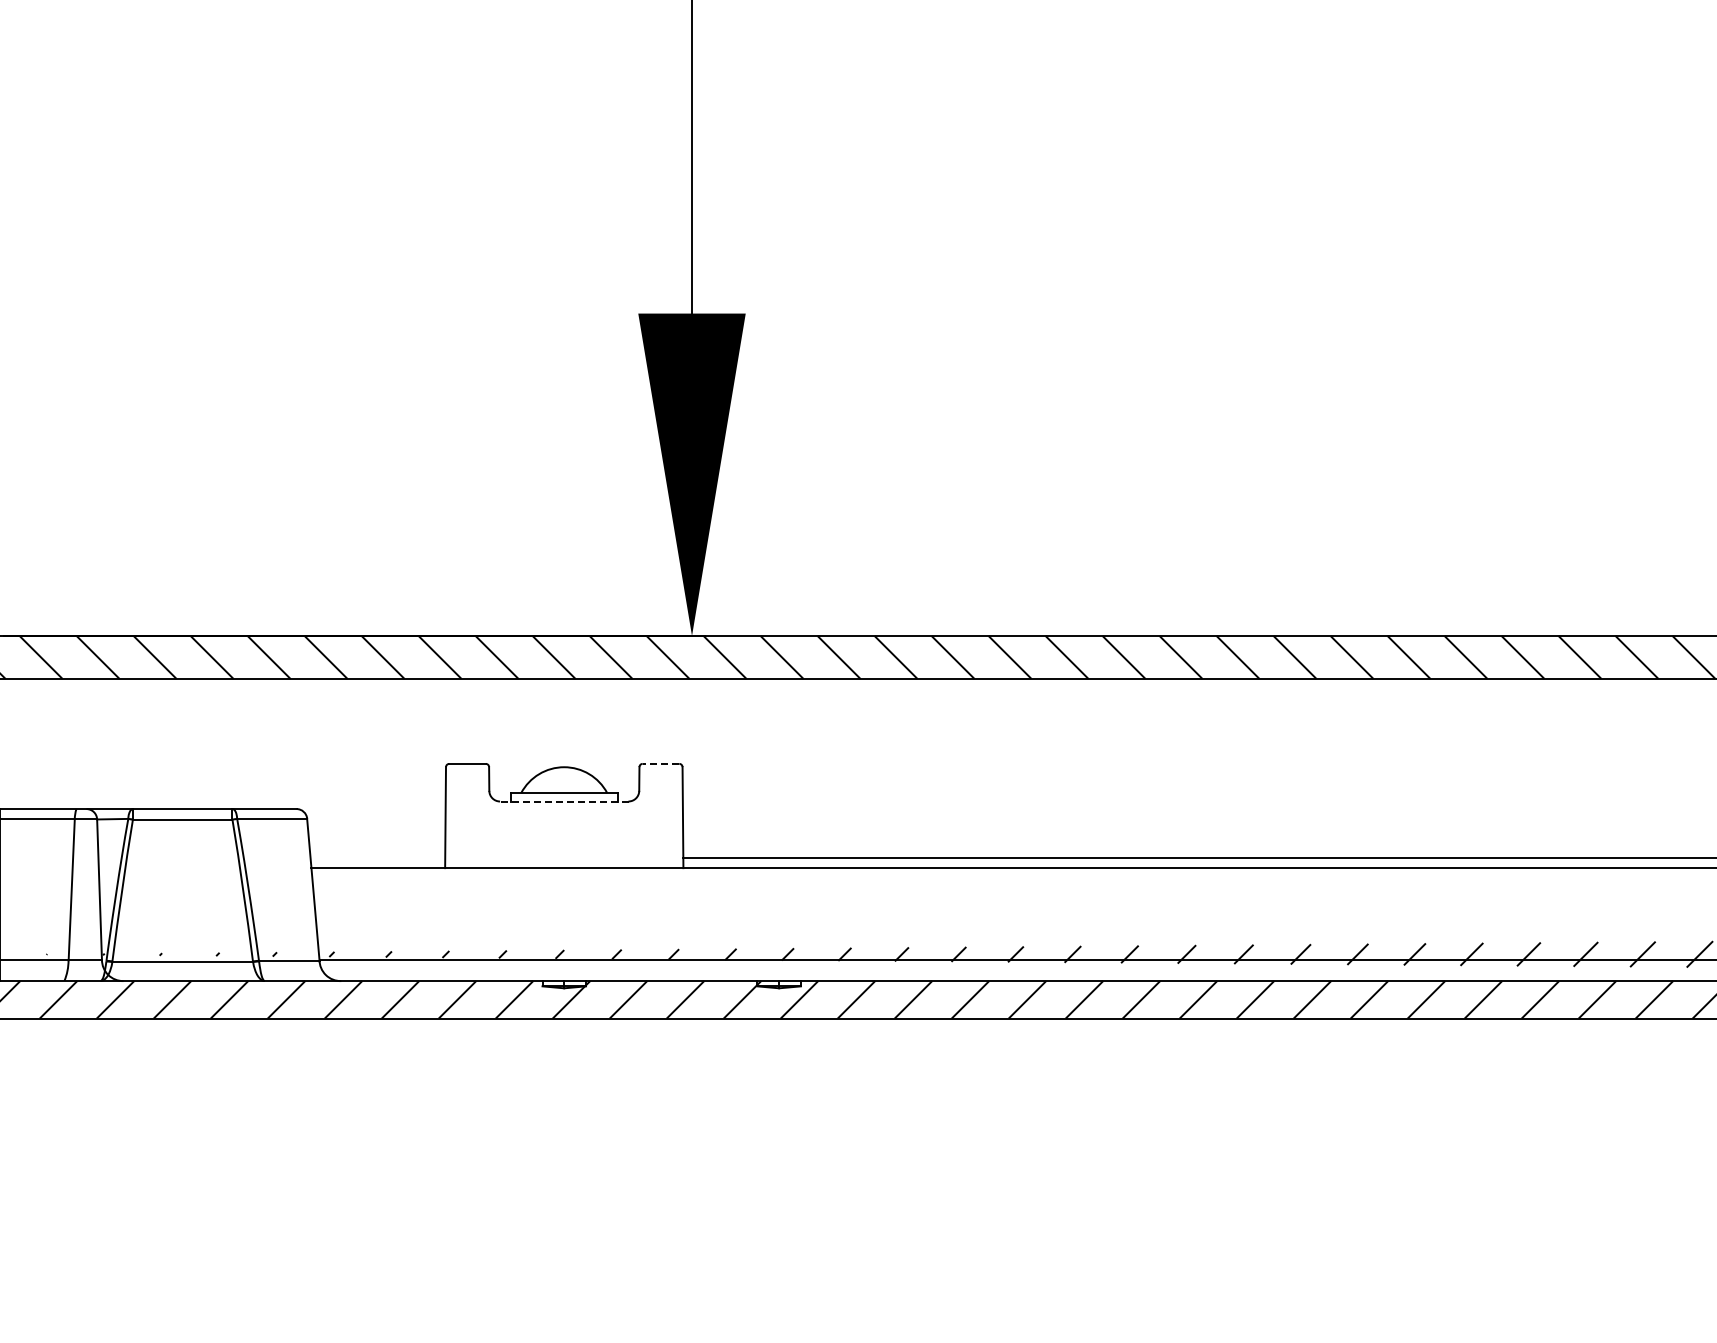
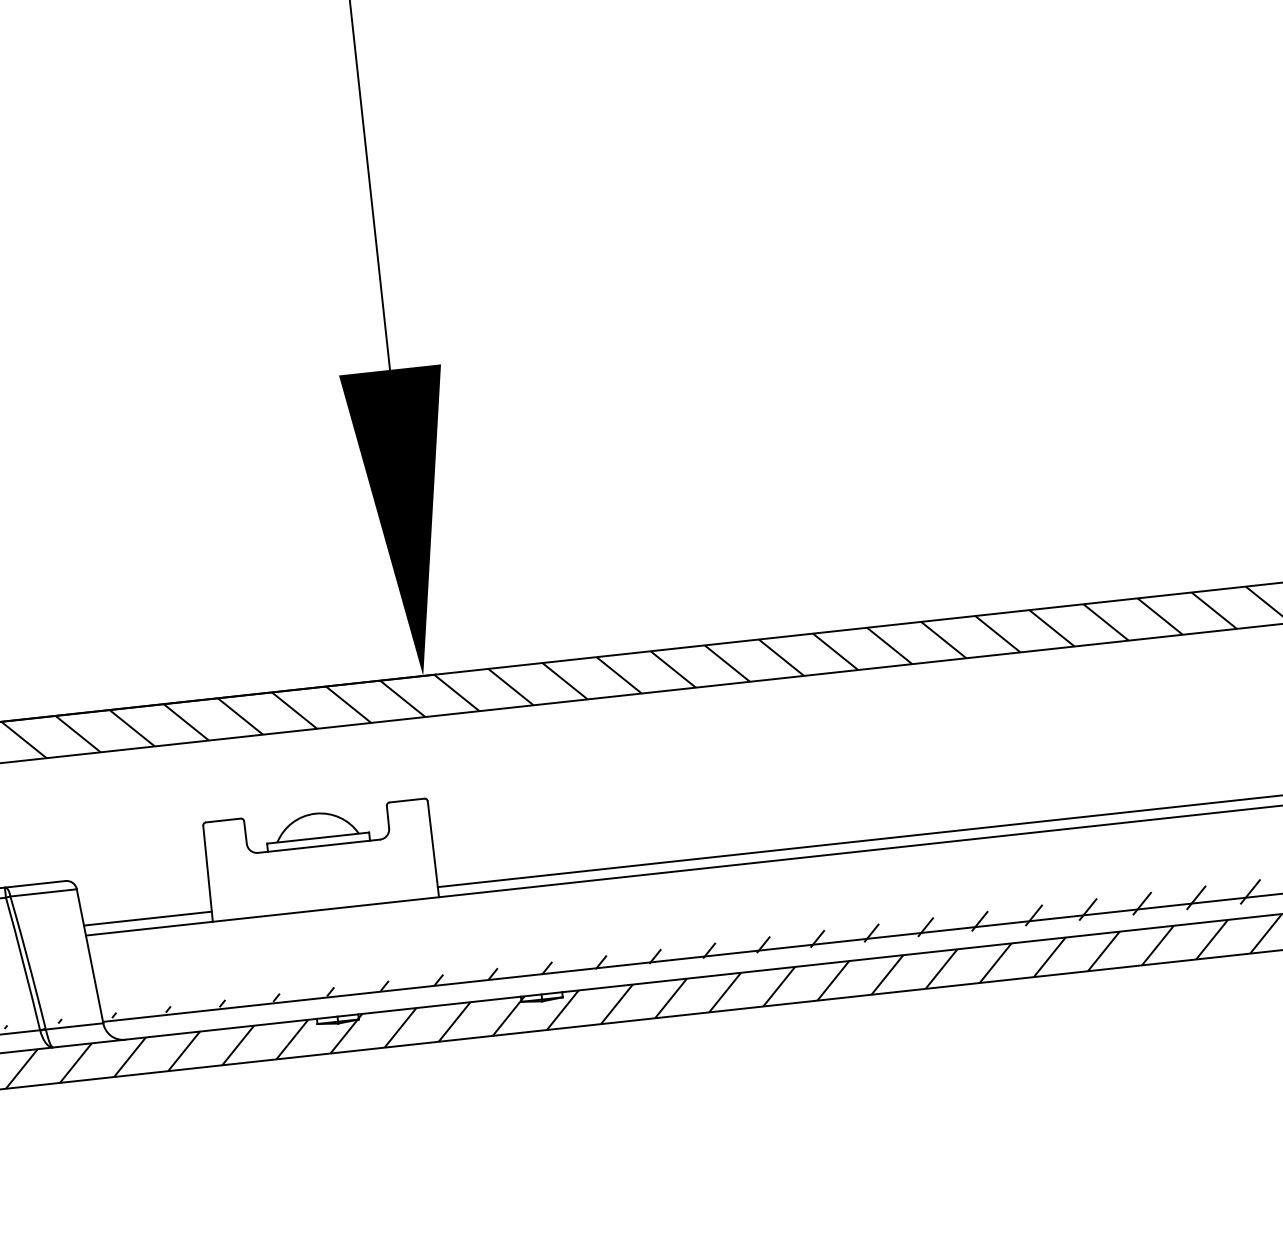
line: (660, 763) -> (406, 800), dashed -> solid
line: (563, 801) -> (318, 846), dashed -> solid
line: (377, 857) -> (147, 918), added

